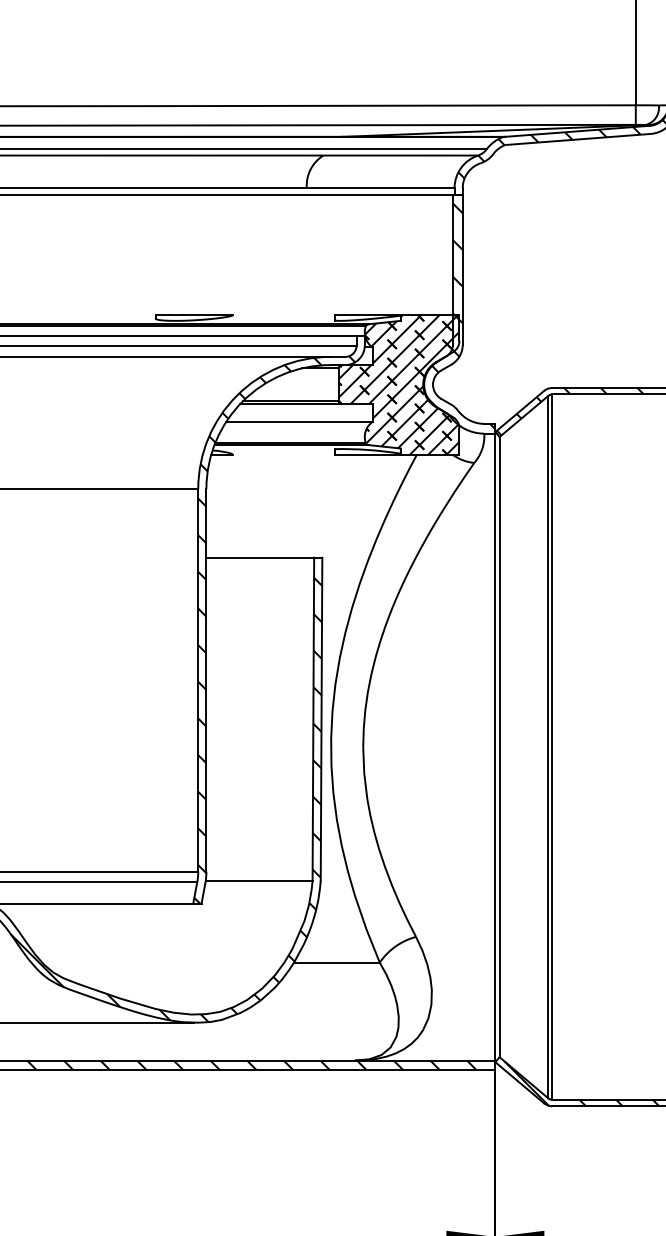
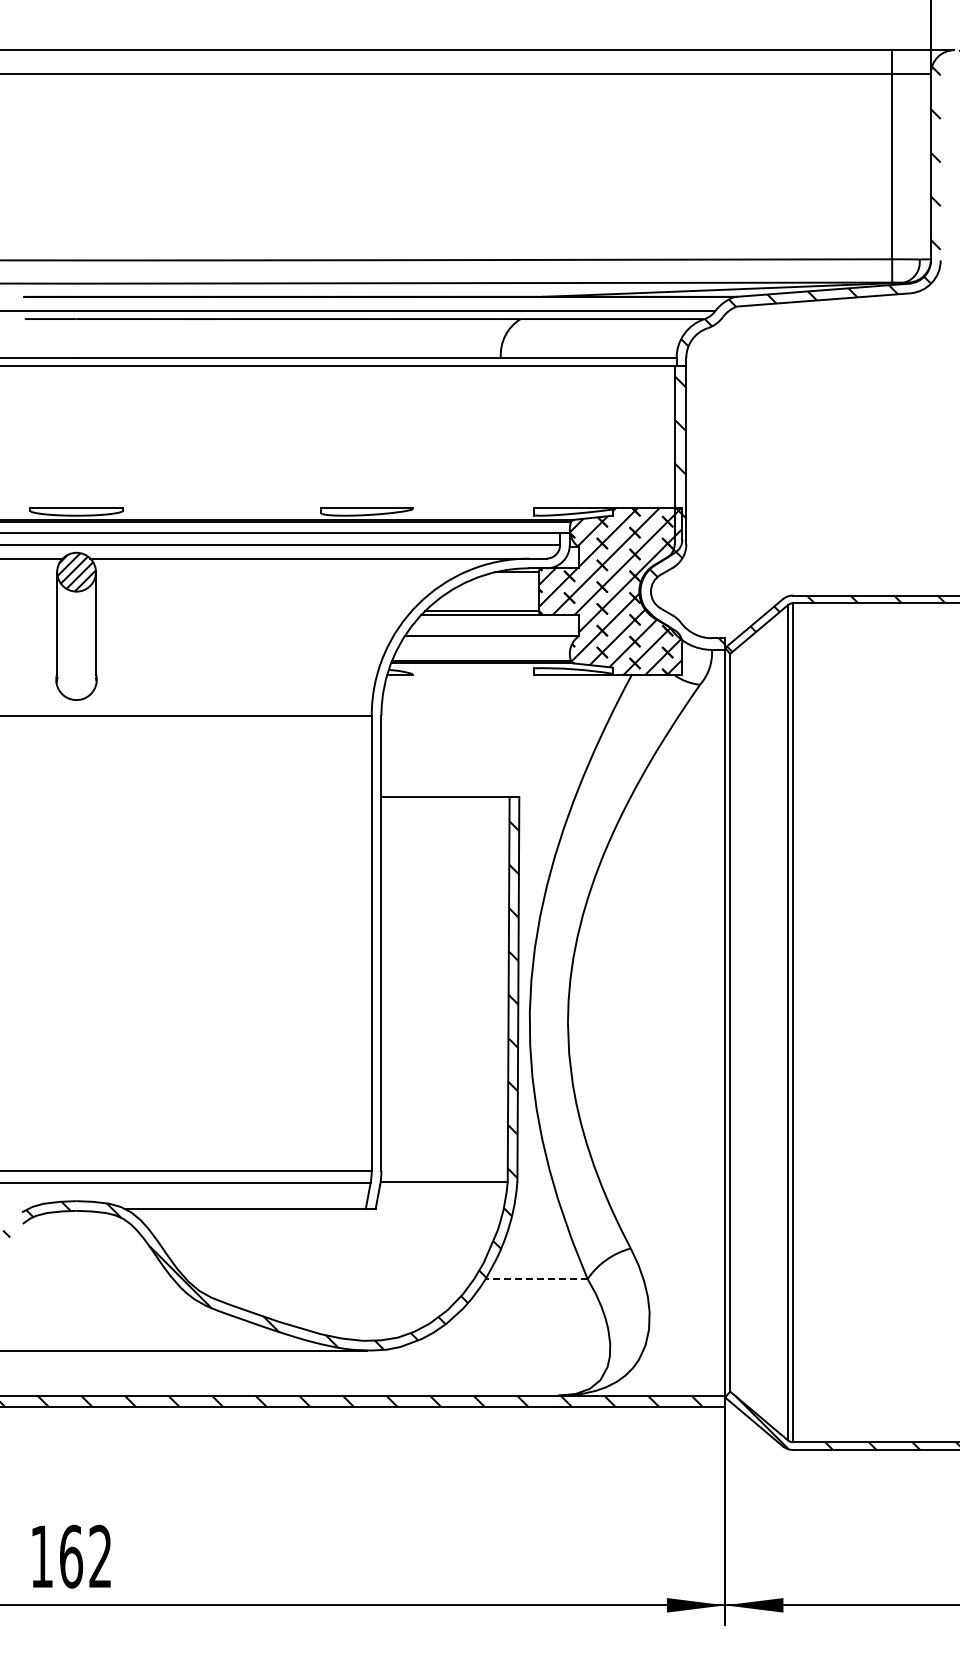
hatch: (274, 630) -> (462, 883), removed
line: (336, 962) -> (536, 1279), solid -> dashed

